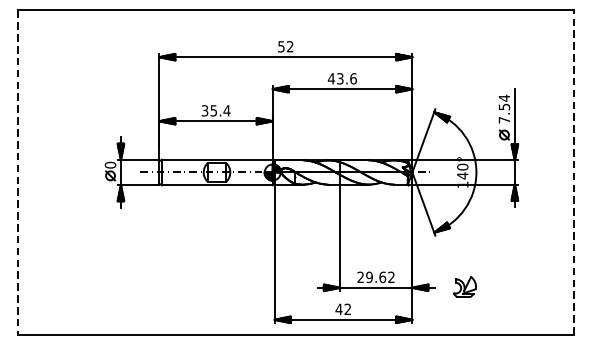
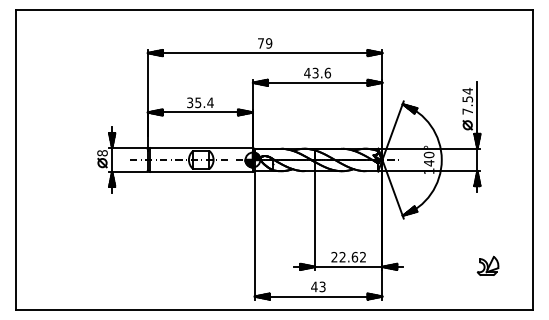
text: (286, 46) -> (265, 43), 52 -> 79
text: (110, 165) -> (102, 153), 0 -> 8
line: (574, 171) -> (532, 159), dashed -> solid
line: (17, 173) -> (16, 160), dashed -> solid
text: (369, 277) -> (342, 257), 29.62 -> 22.62
part: (464, 286) -> (487, 265), moved
text: (347, 310) -> (322, 287), 42 -> 43

